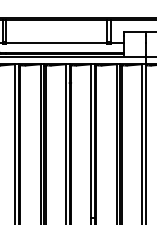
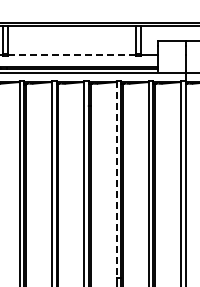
line: (56, 43) -> (71, 55), solid -> dashed
line: (91, 141) -> (116, 180), solid -> dashed

